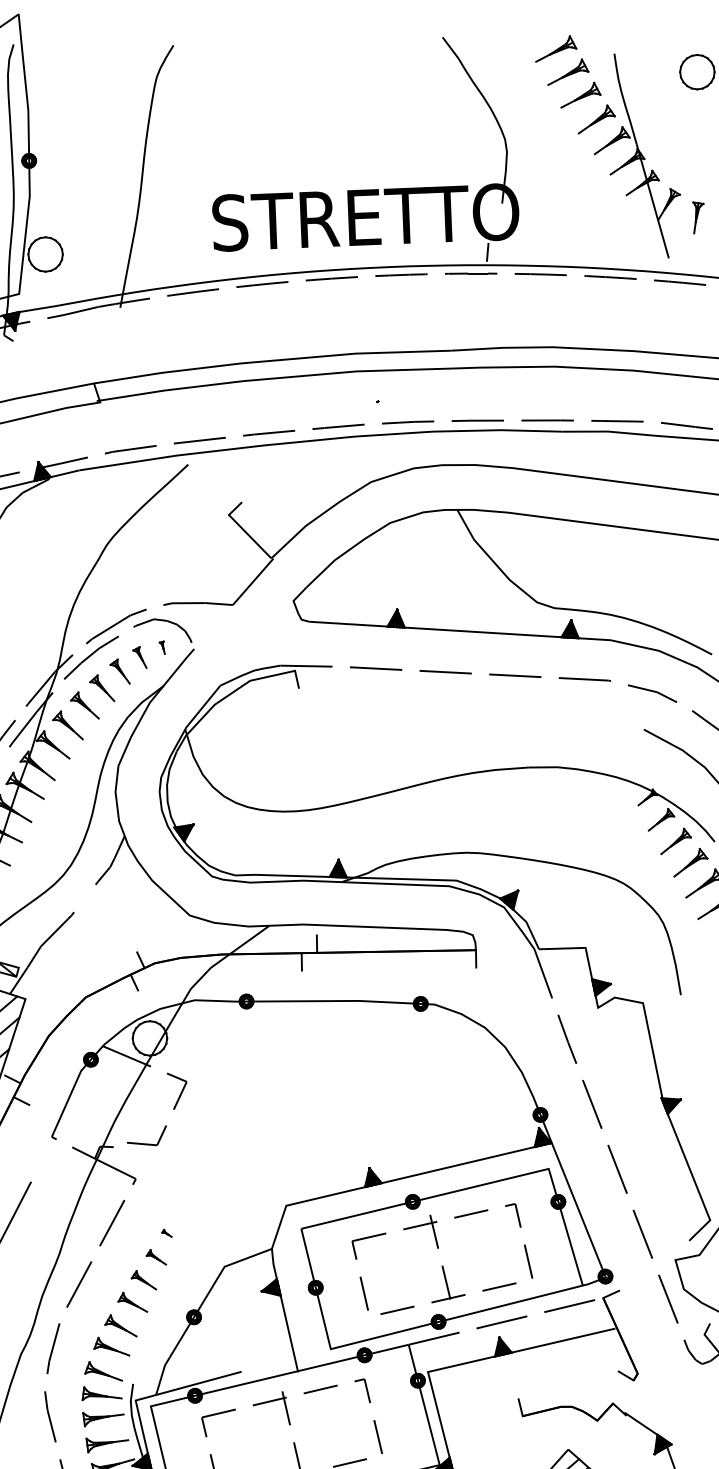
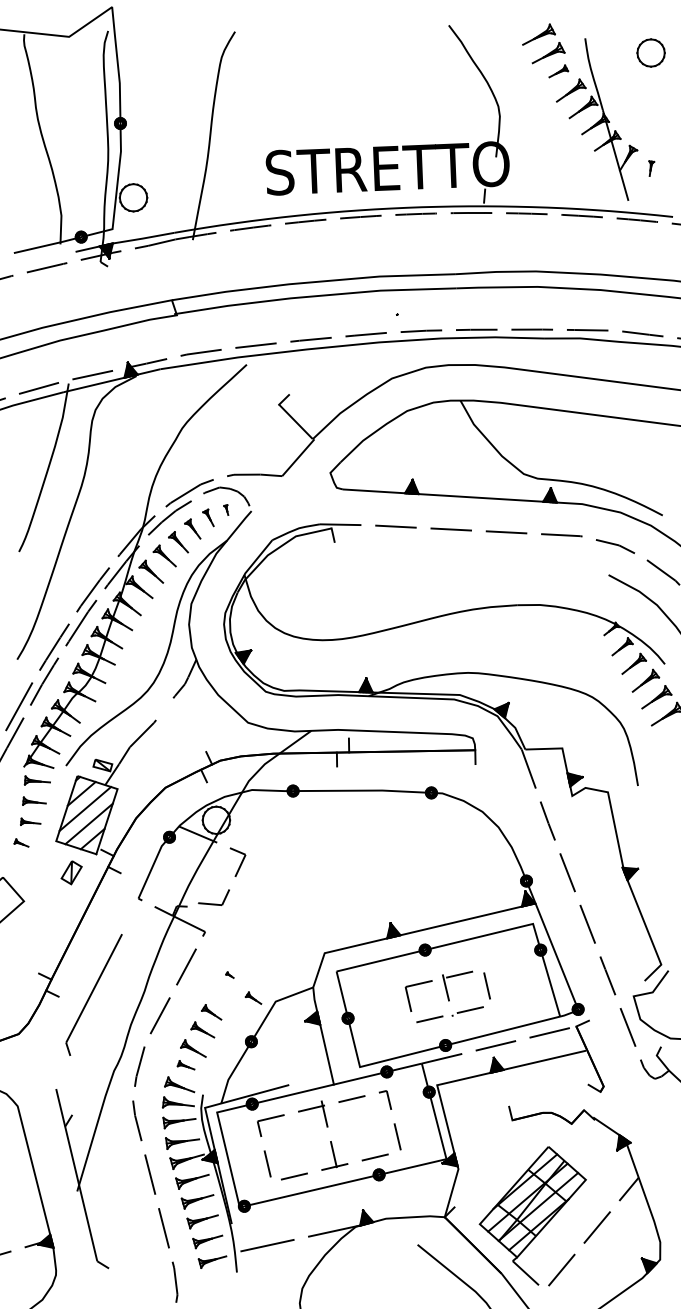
part: (580, 95) -> (558, 71), size x0.6
part: (697, 217) -> (651, 168), size x0.6
part: (156, 1256) -> (253, 997), moved
part: (442, 1259) -> (448, 995), size x0.6
part: (111, 1347) -> (185, 1065), size x0.6

